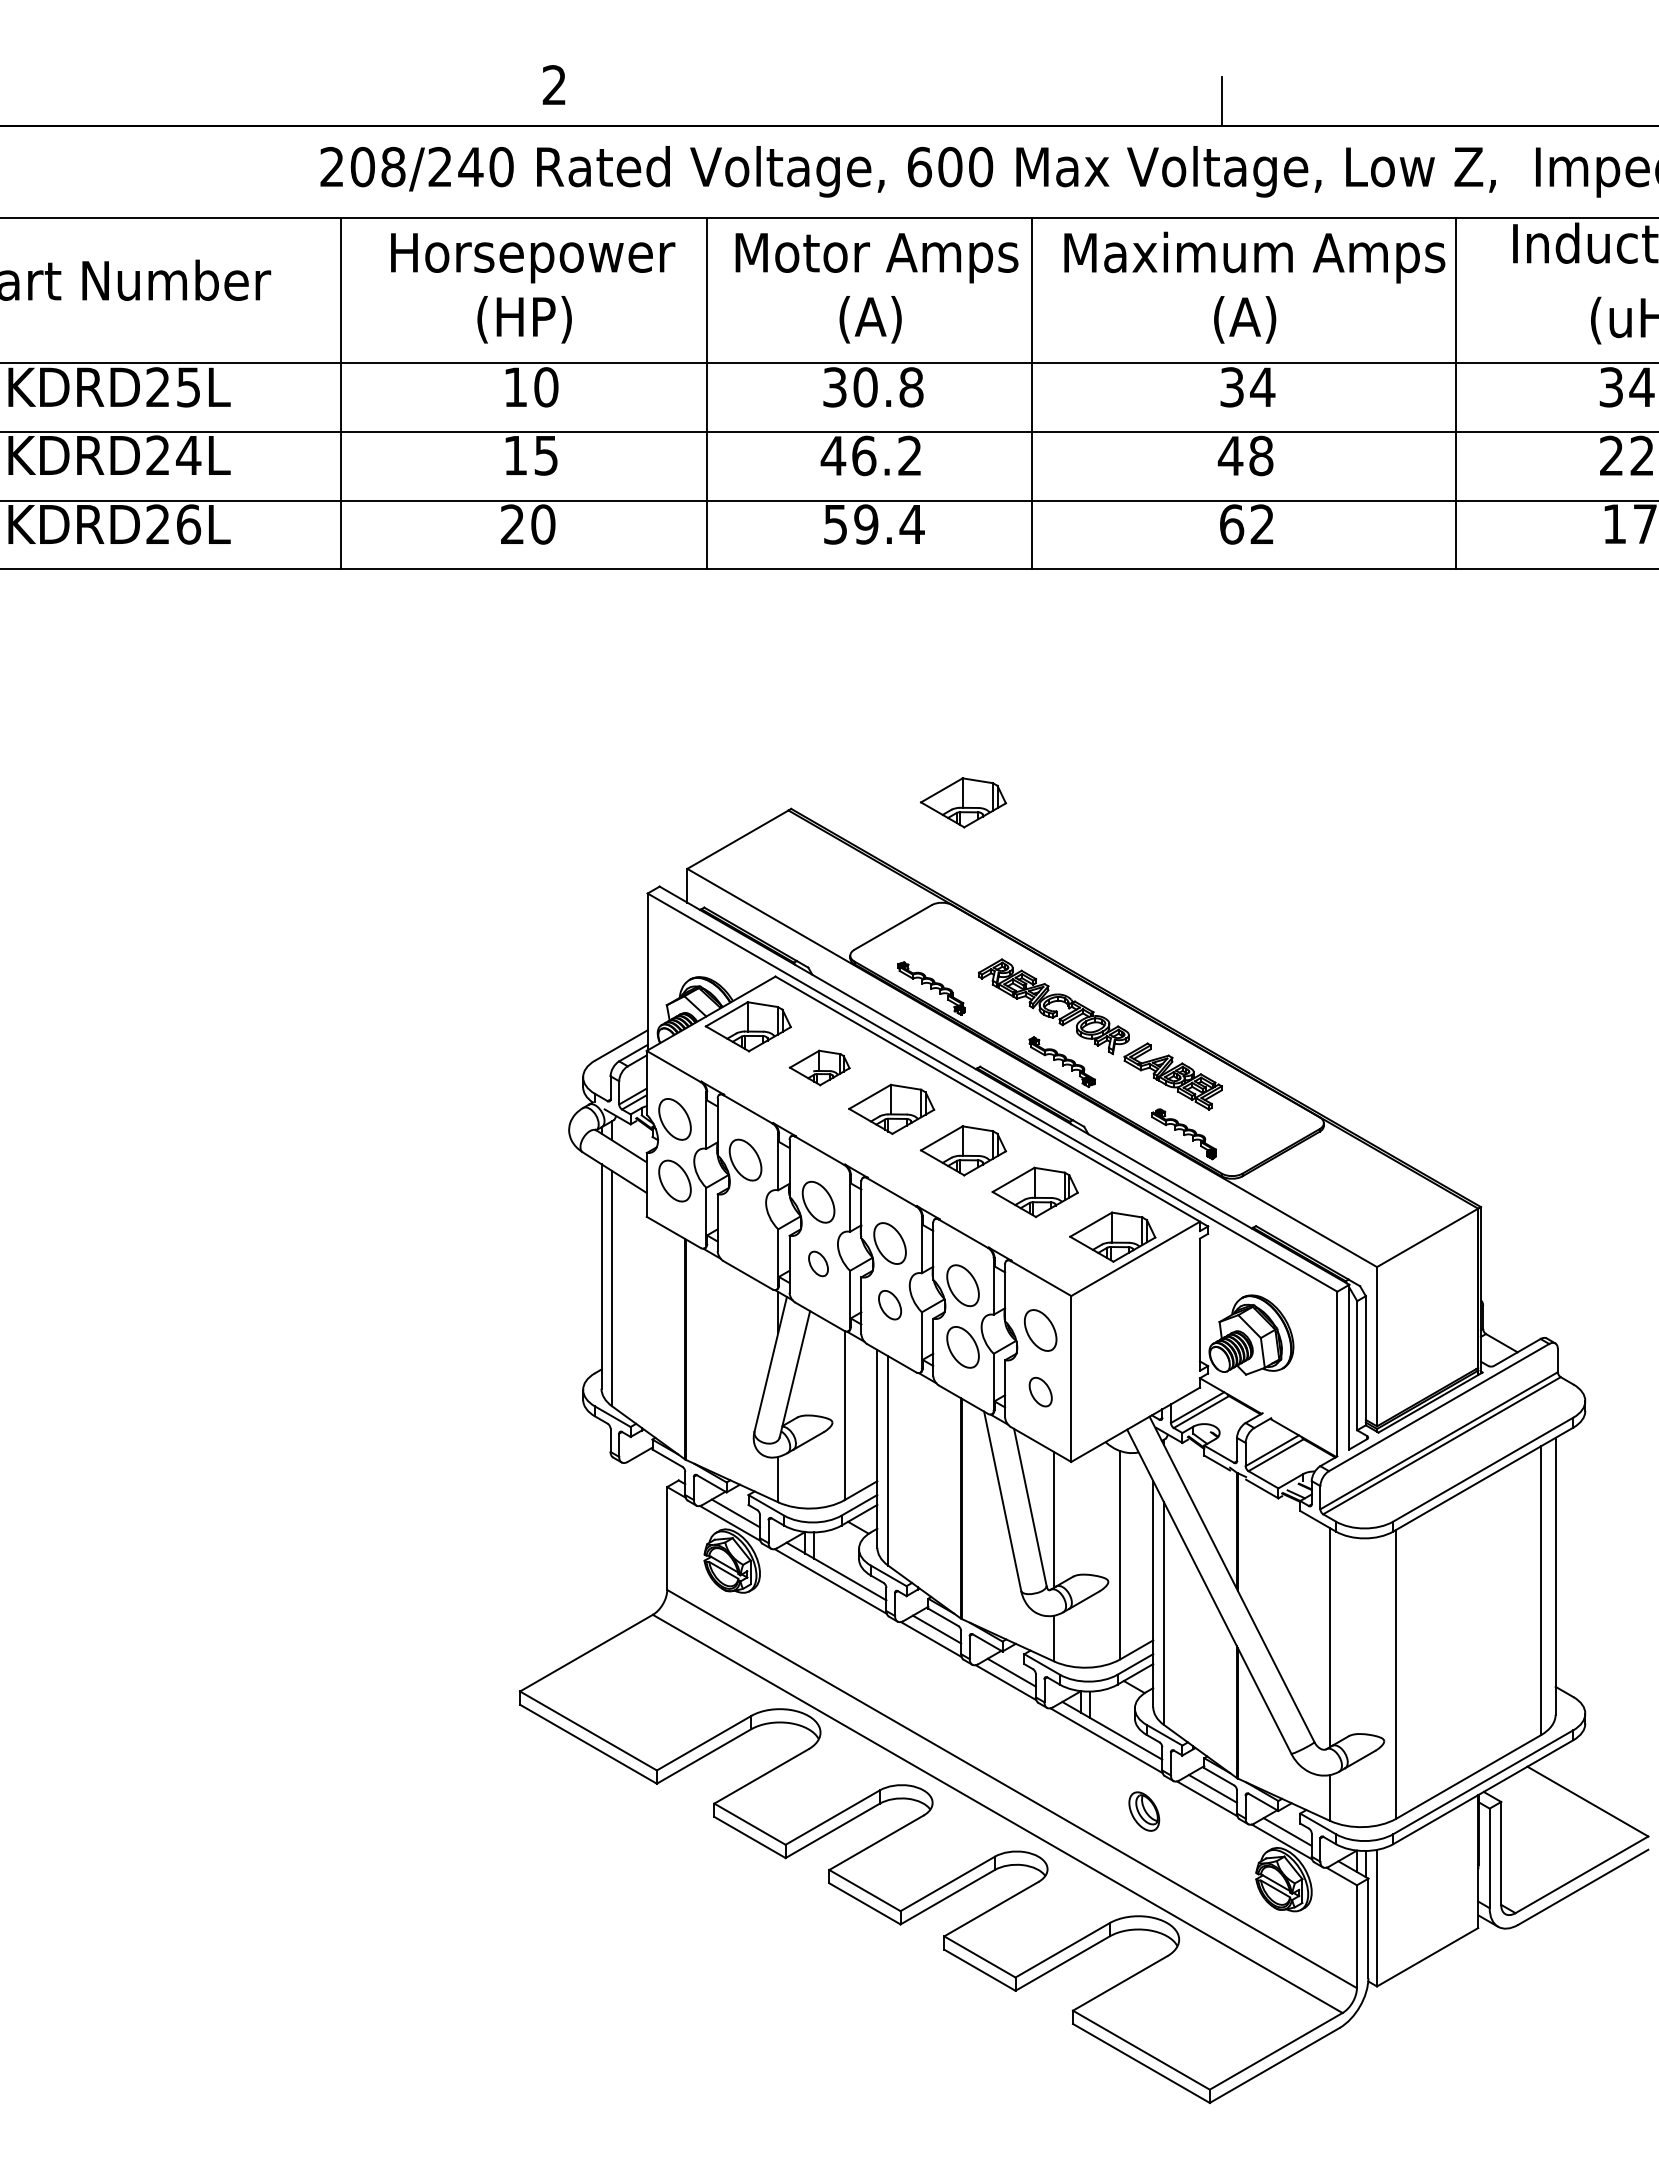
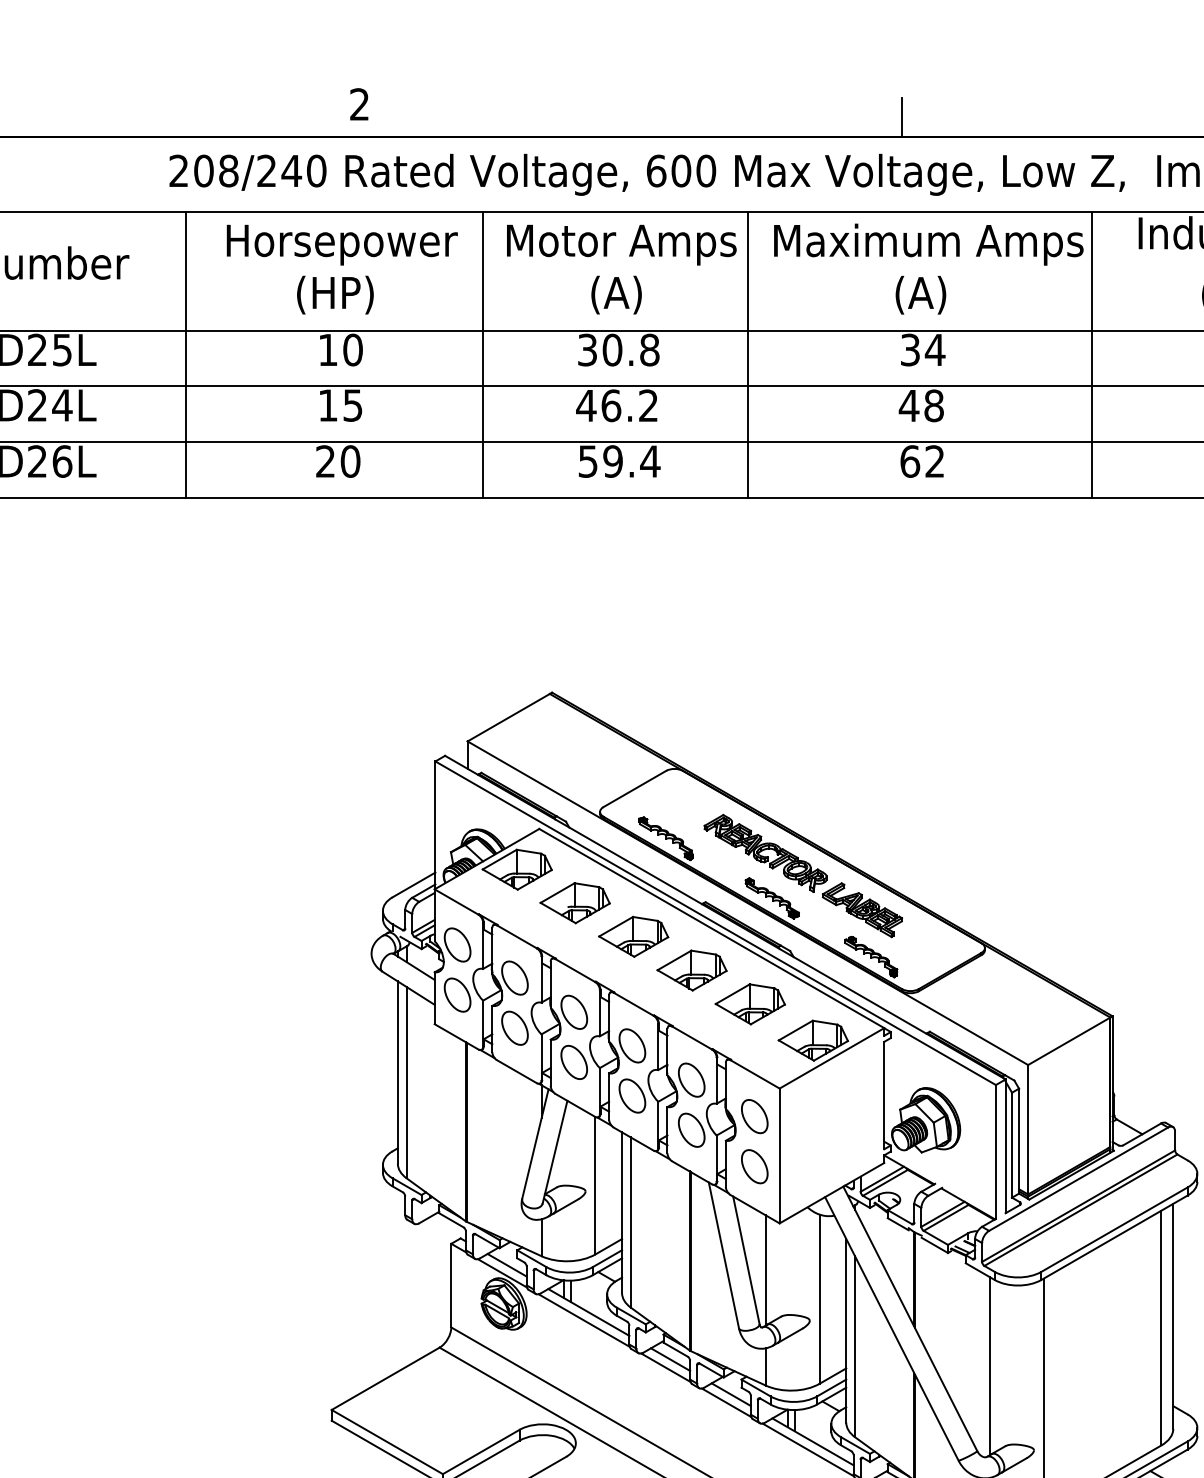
part: (963, 802) -> (692, 687), removed
part: (819, 1067) -> (575, 902), size x1.43
part: (745, 1221) -> (514, 1027), added
part: (818, 1263) -> (574, 1062), size x1.67
part: (889, 1304) -> (631, 1095), size x1.43
part: (1040, 1391) -> (754, 1166), size x1.43

